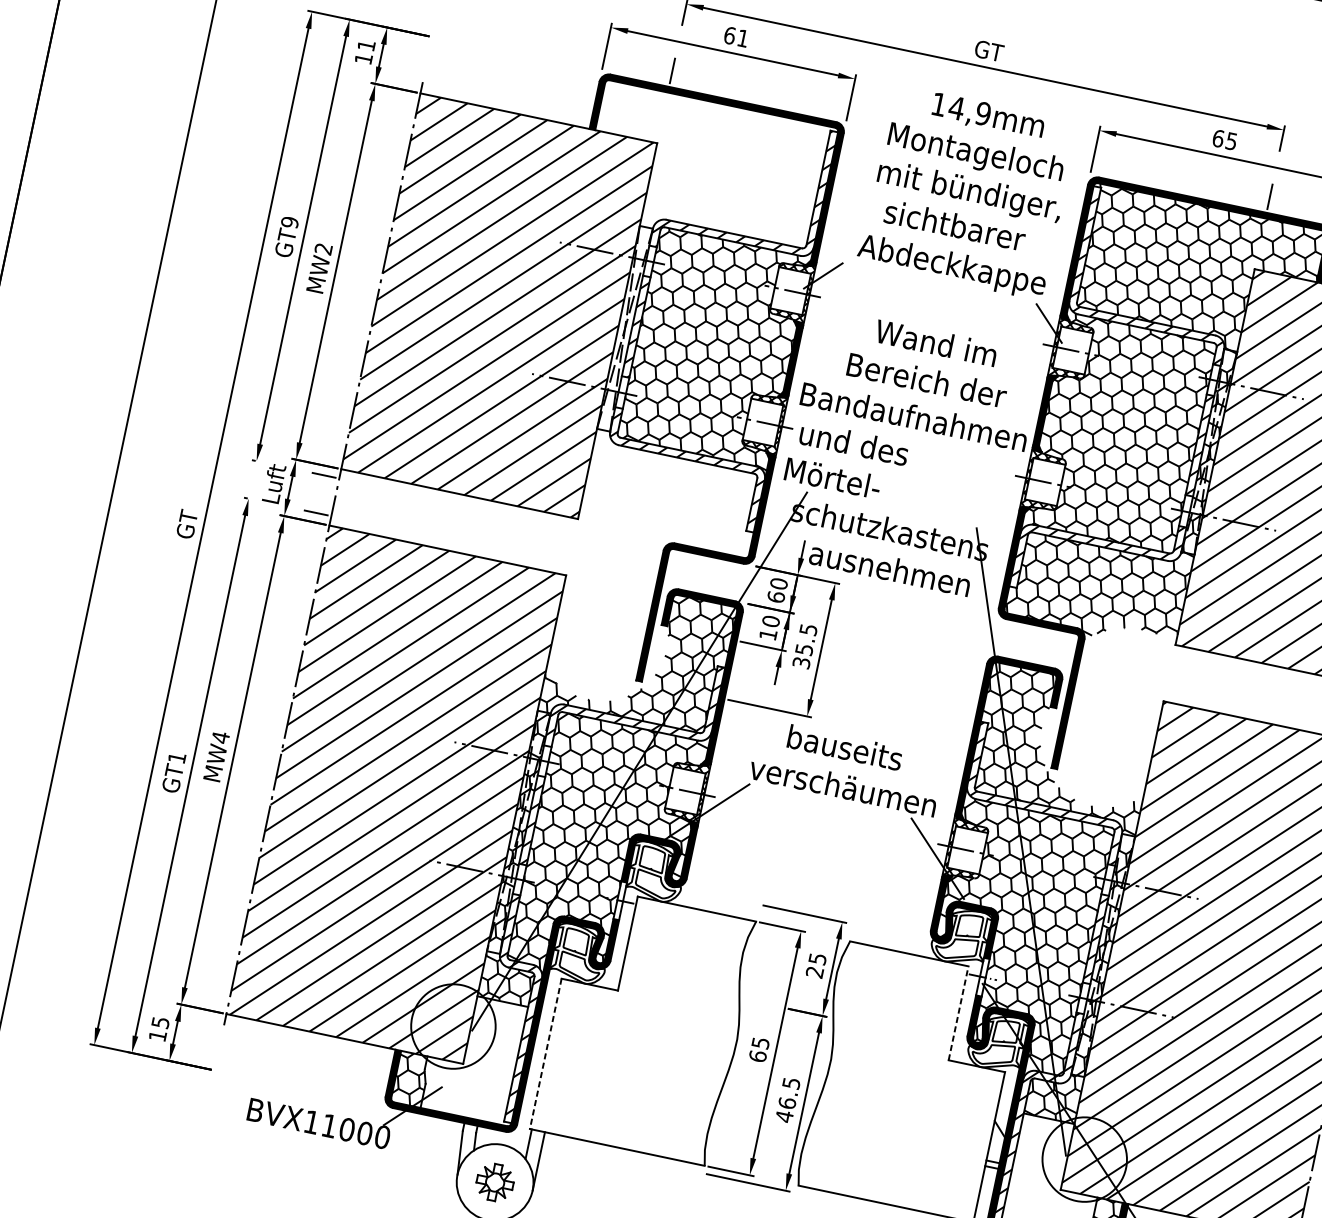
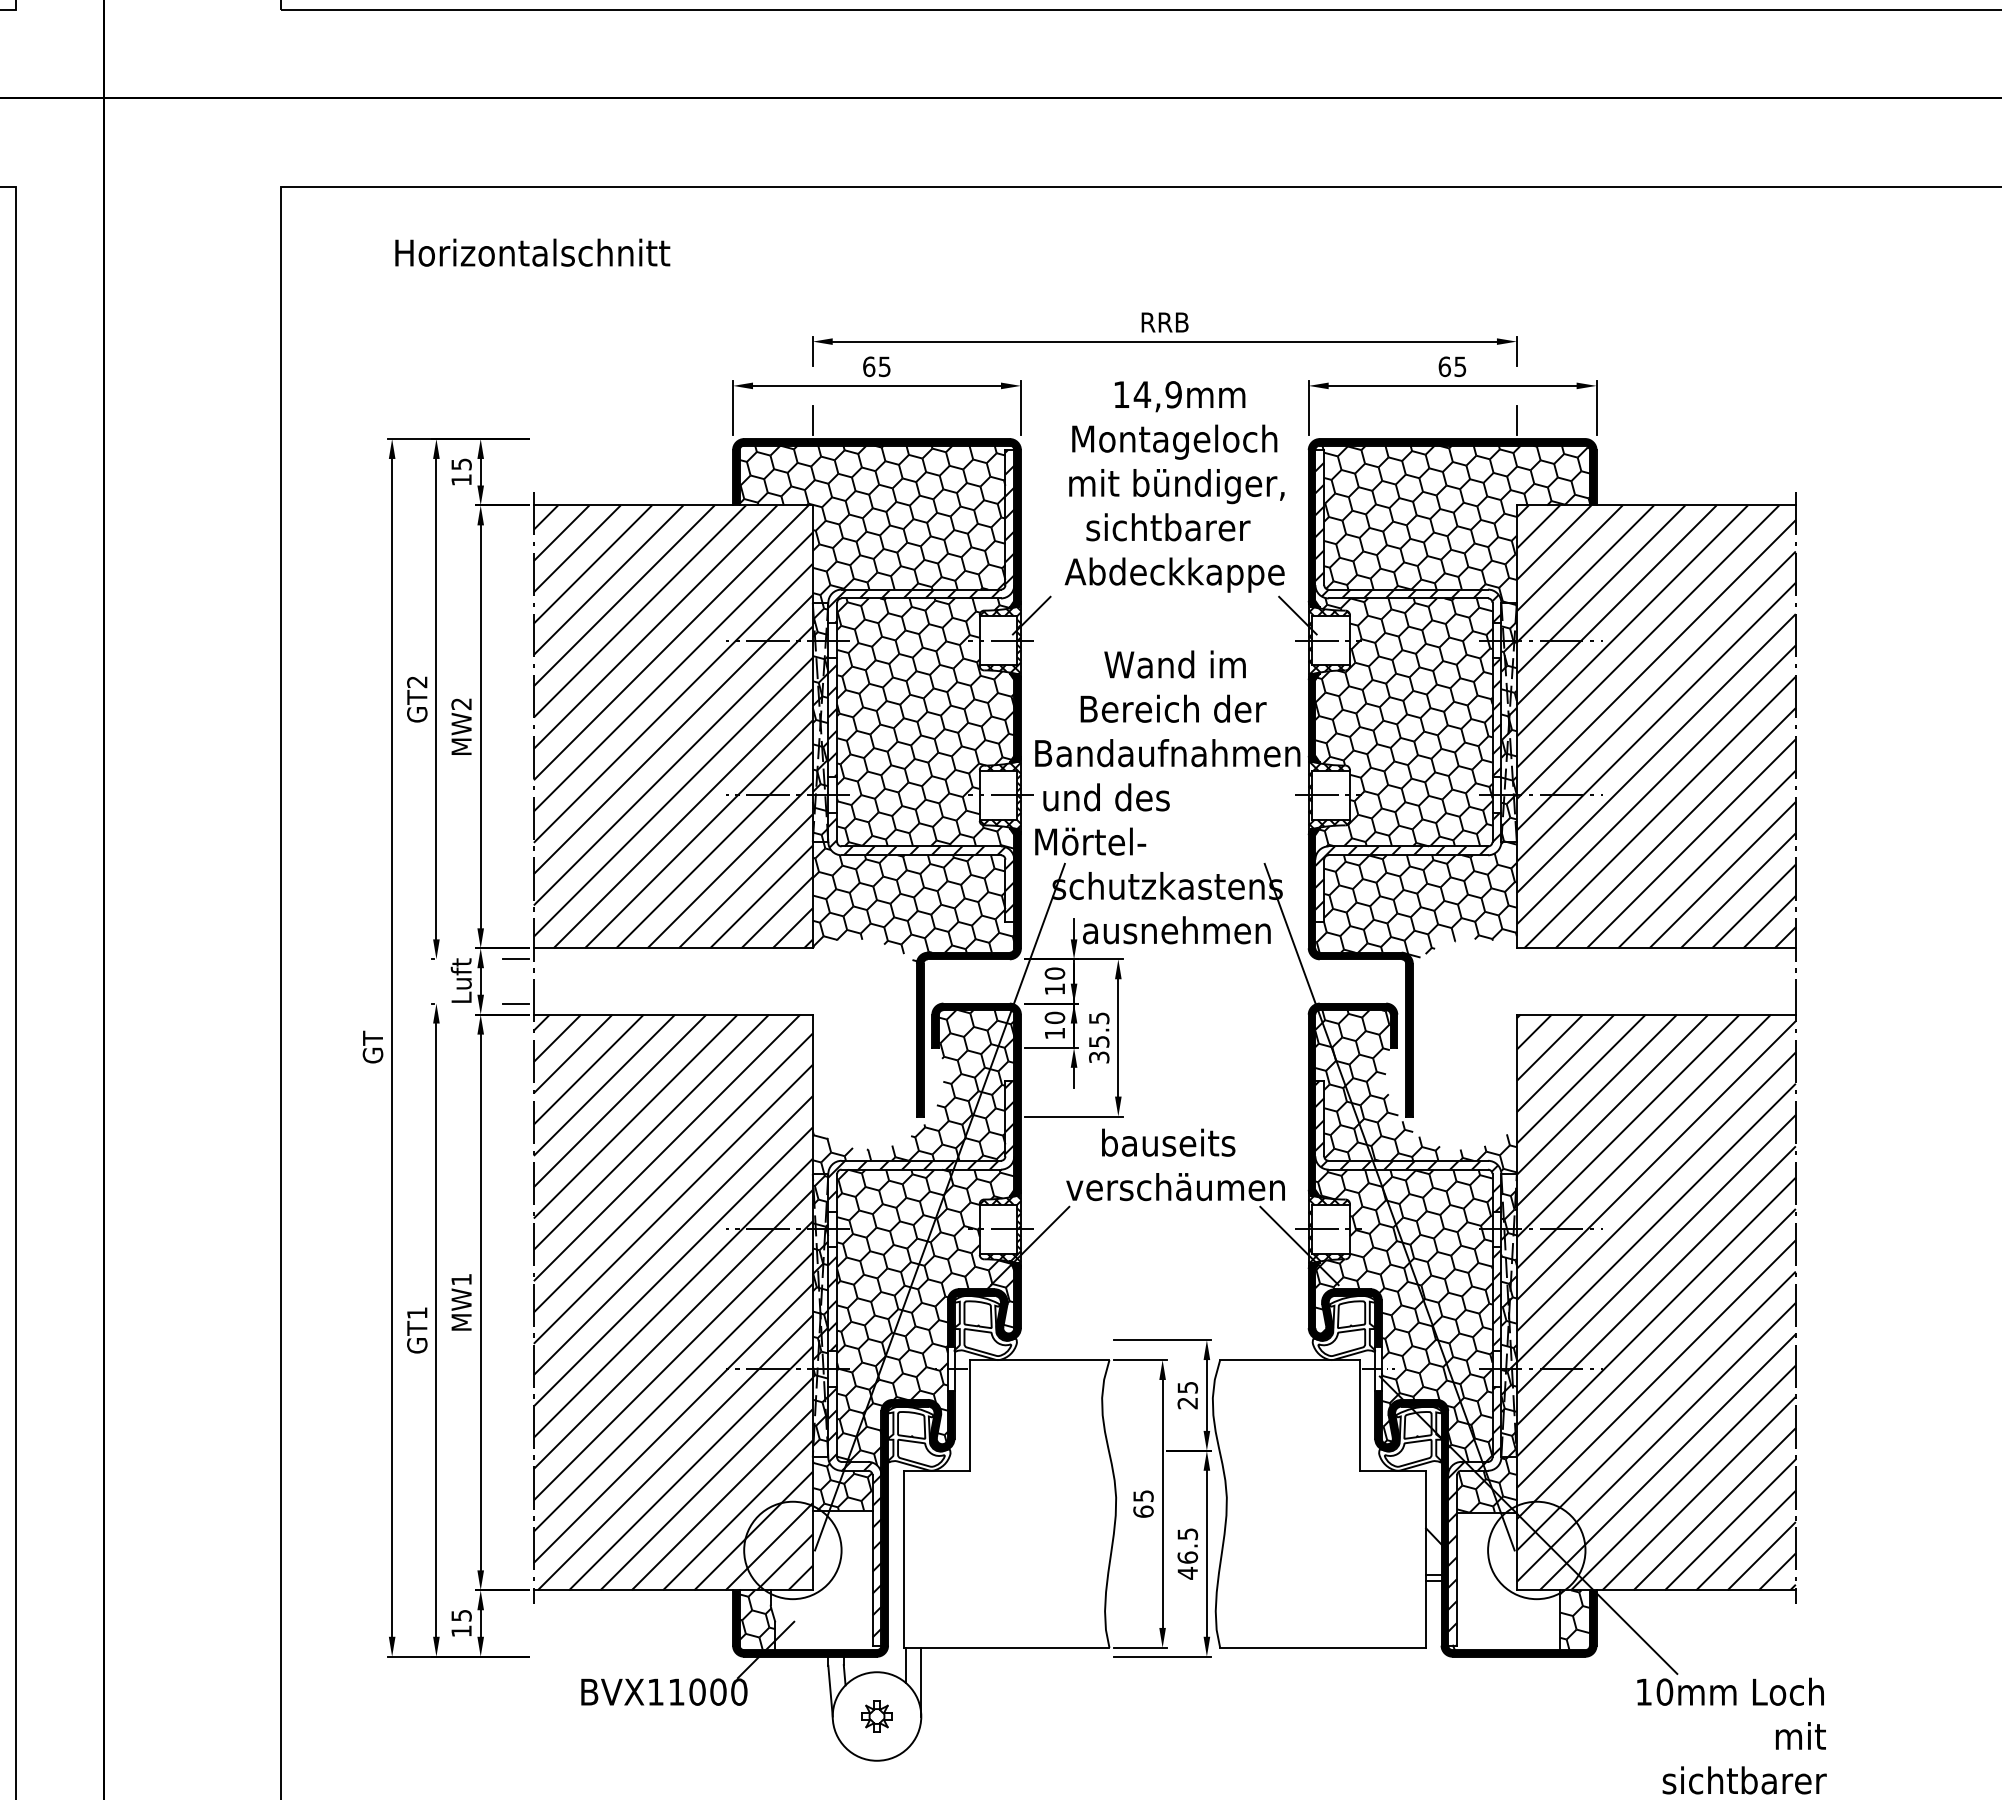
text: (742, 38) -> (884, 366), 61 -> 65
text: (366, 45) -> (461, 464), 11 -> 15
text: (988, 50) -> (1164, 322), GT -> RRB
text: (290, 222) -> (417, 682), GT9 -> GT2
hatch: (675, 322) -> (876, 703), added
text: (775, 597) -> (1054, 989), 60 -> 10
text: (220, 737) -> (461, 1279), MW4 -> MW1
line: (958, 1012) -> (1359, 1414), dashed -> solid
line: (545, 1054) -> (903, 1559), dashed -> solid
part: (494, 1182) -> (876, 1716), size x0.71

